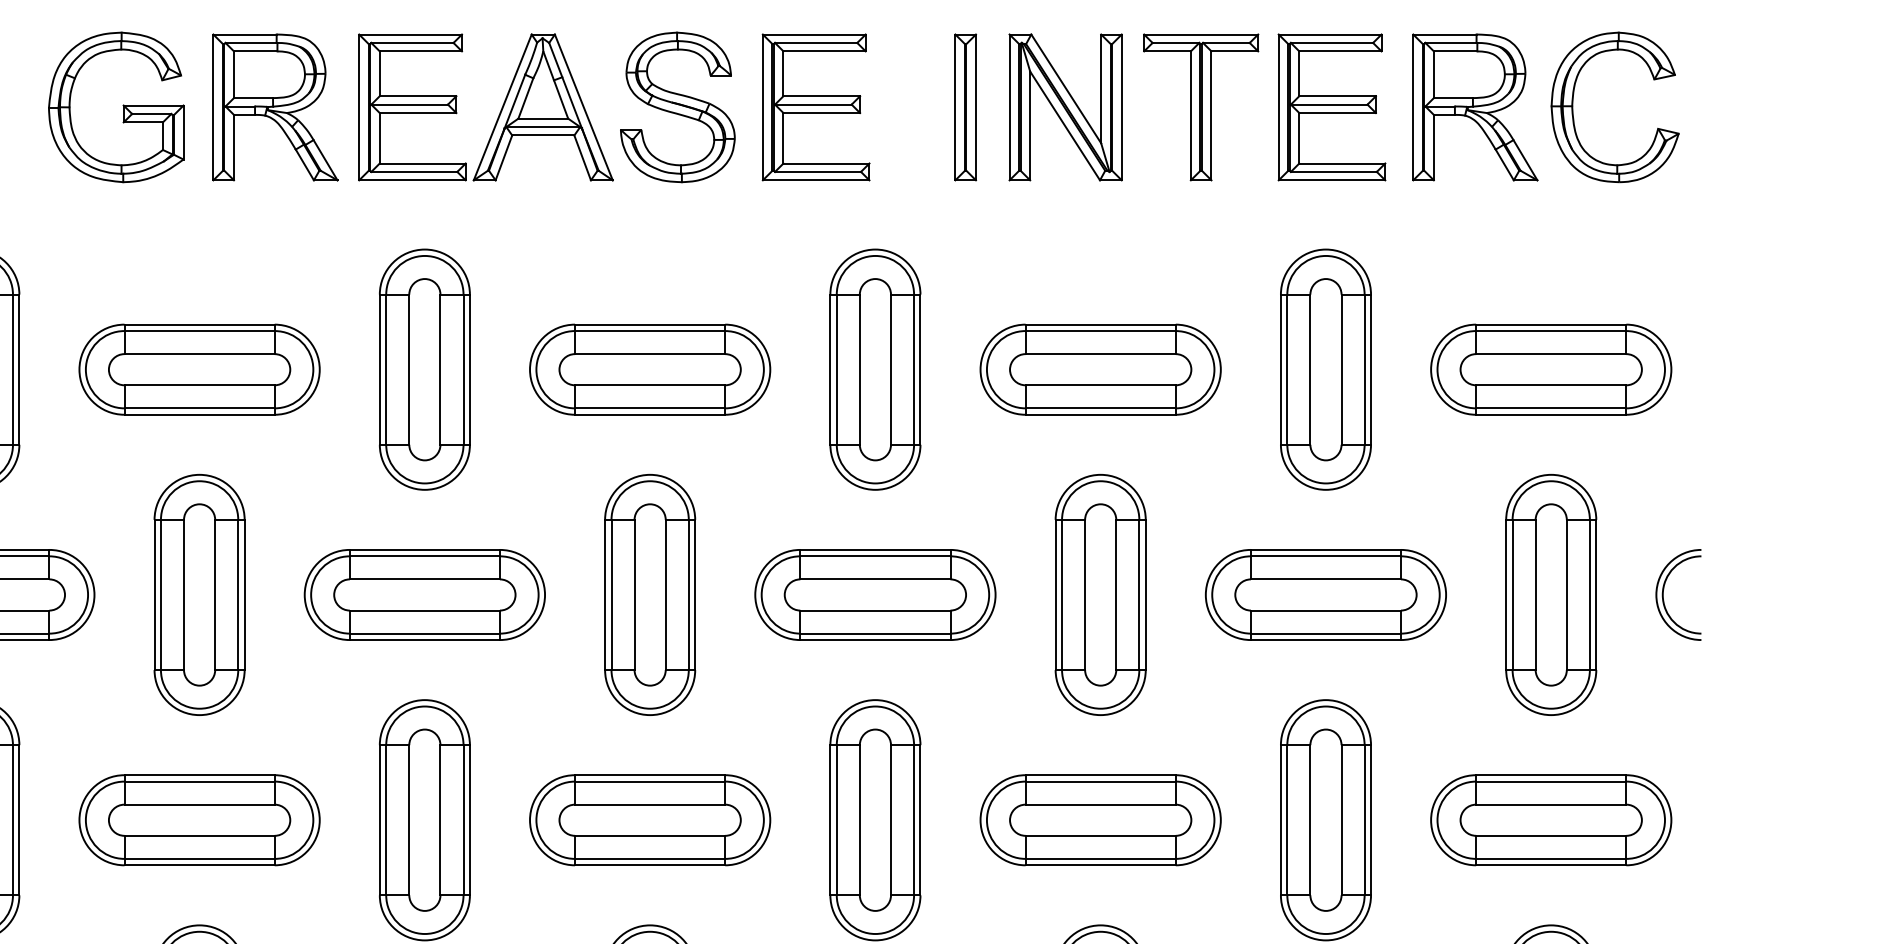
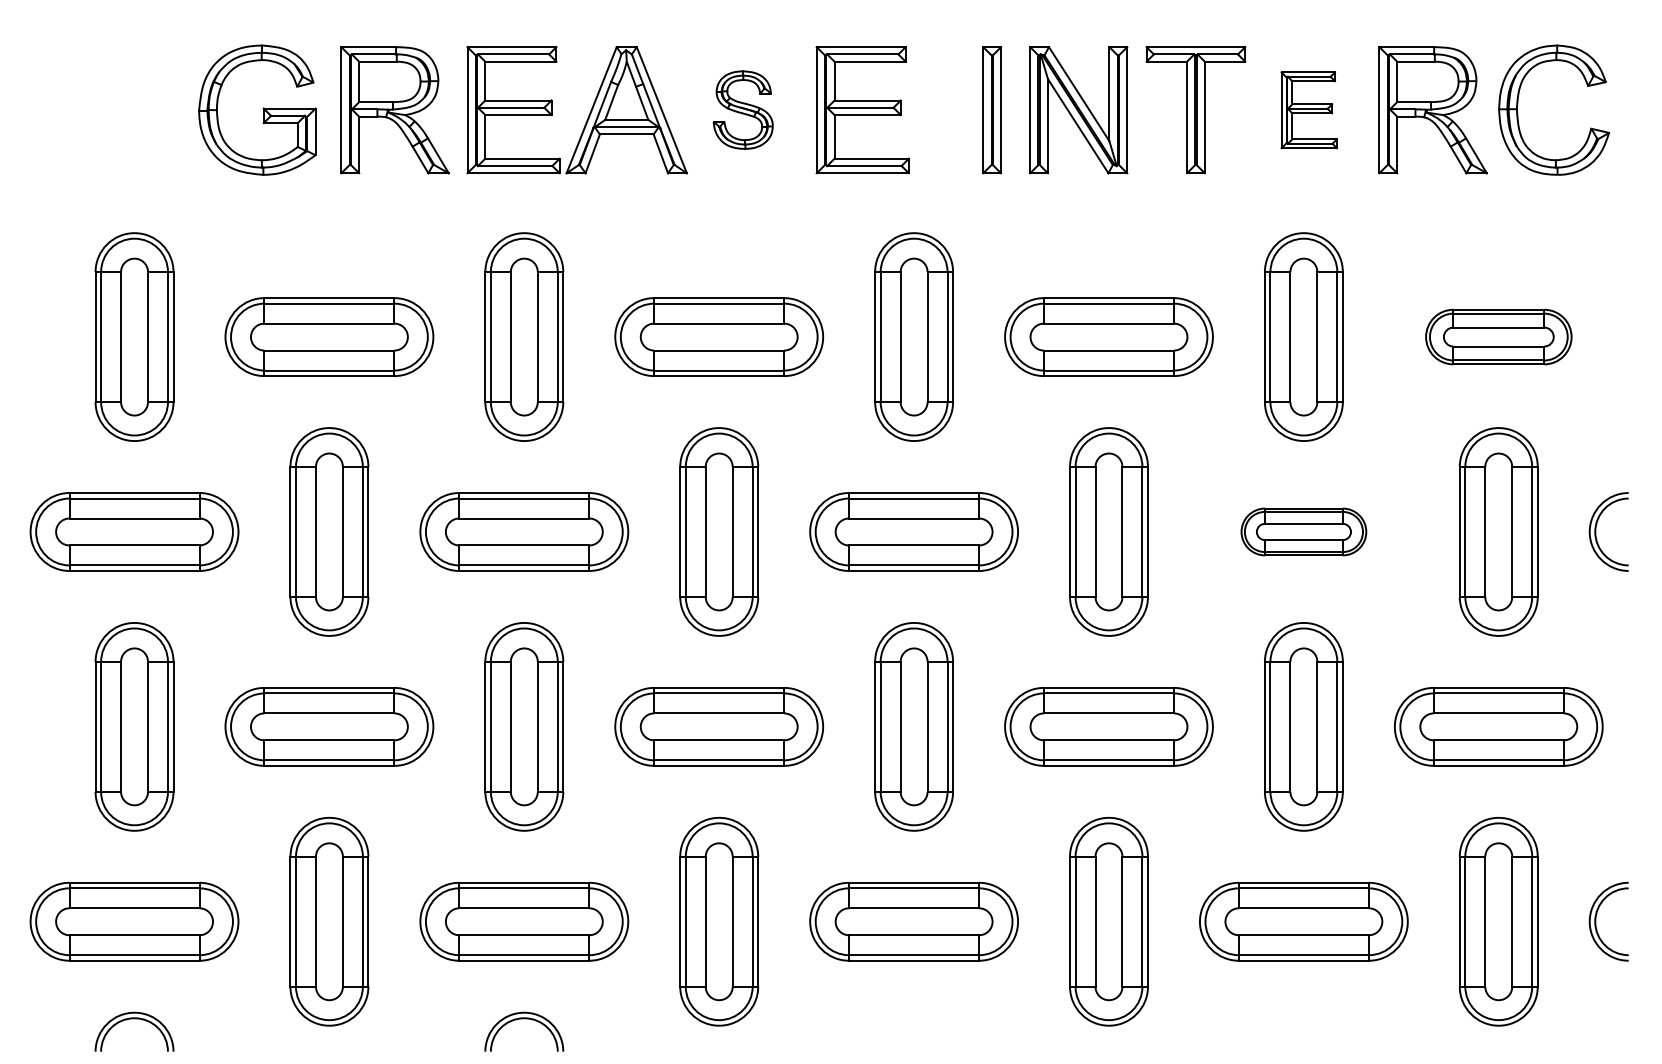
part: (678, 106) -> (743, 109), size x0.6
part: (1332, 107) -> (1309, 110), size x0.6
part: (1550, 369) -> (1498, 336), size x0.7
part: (1325, 594) -> (1303, 531), size x0.6

